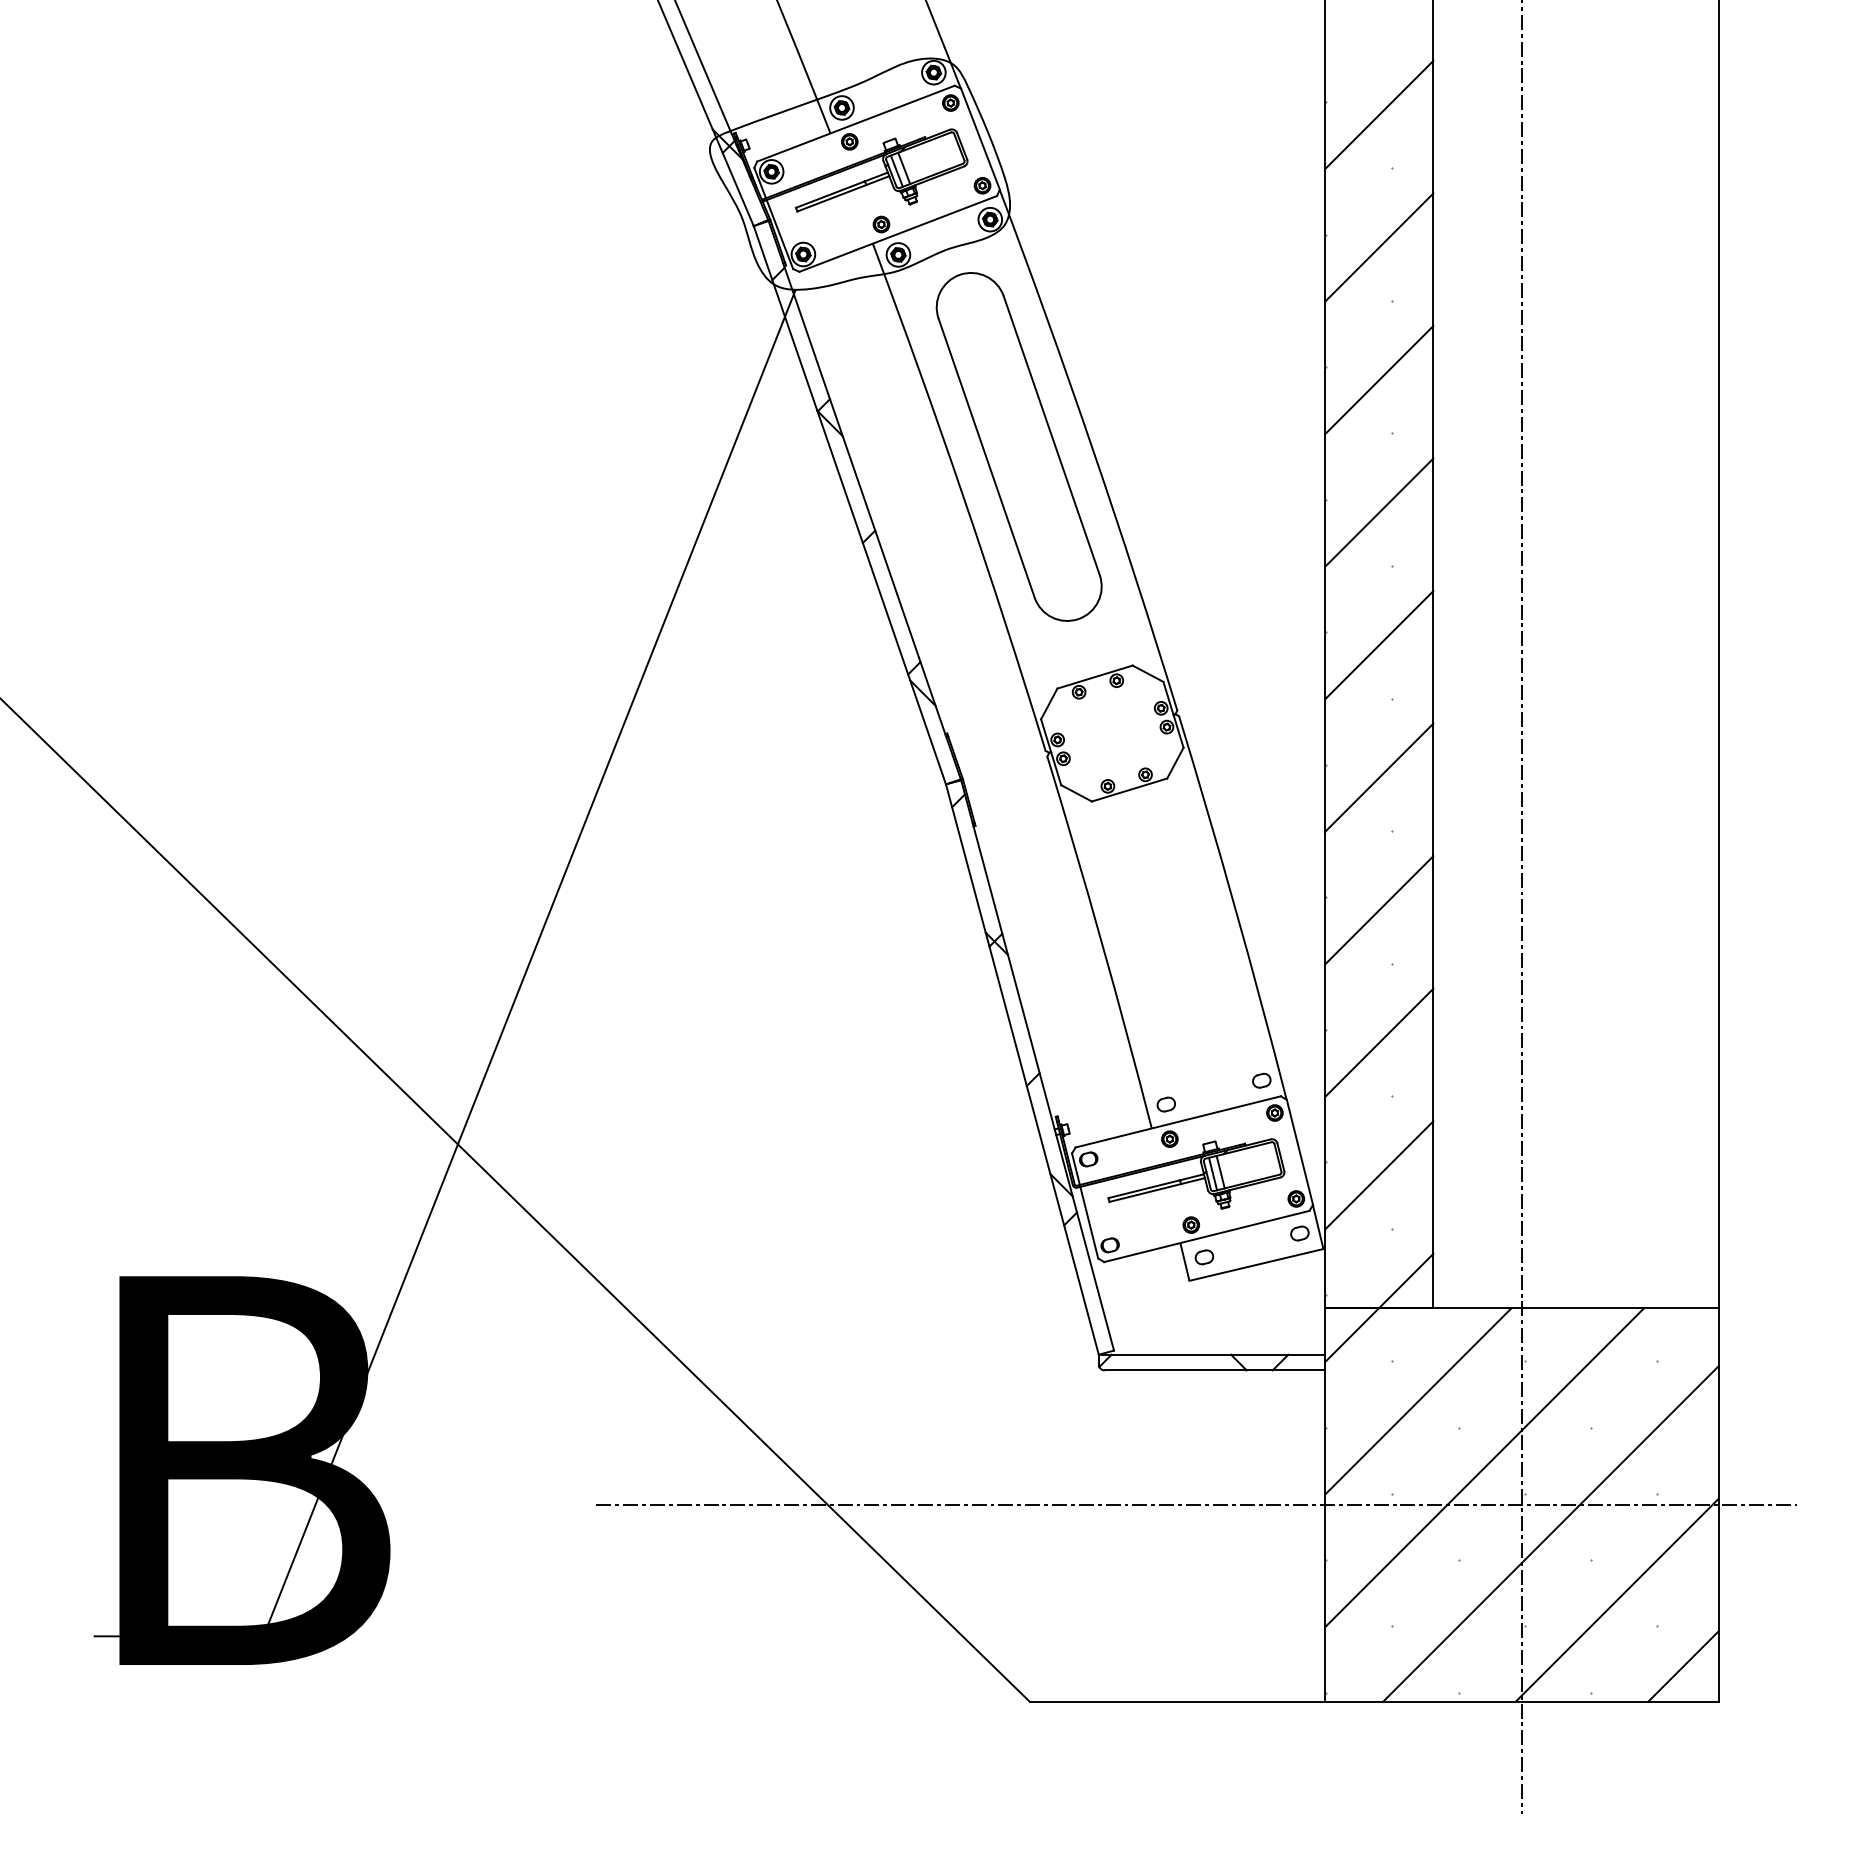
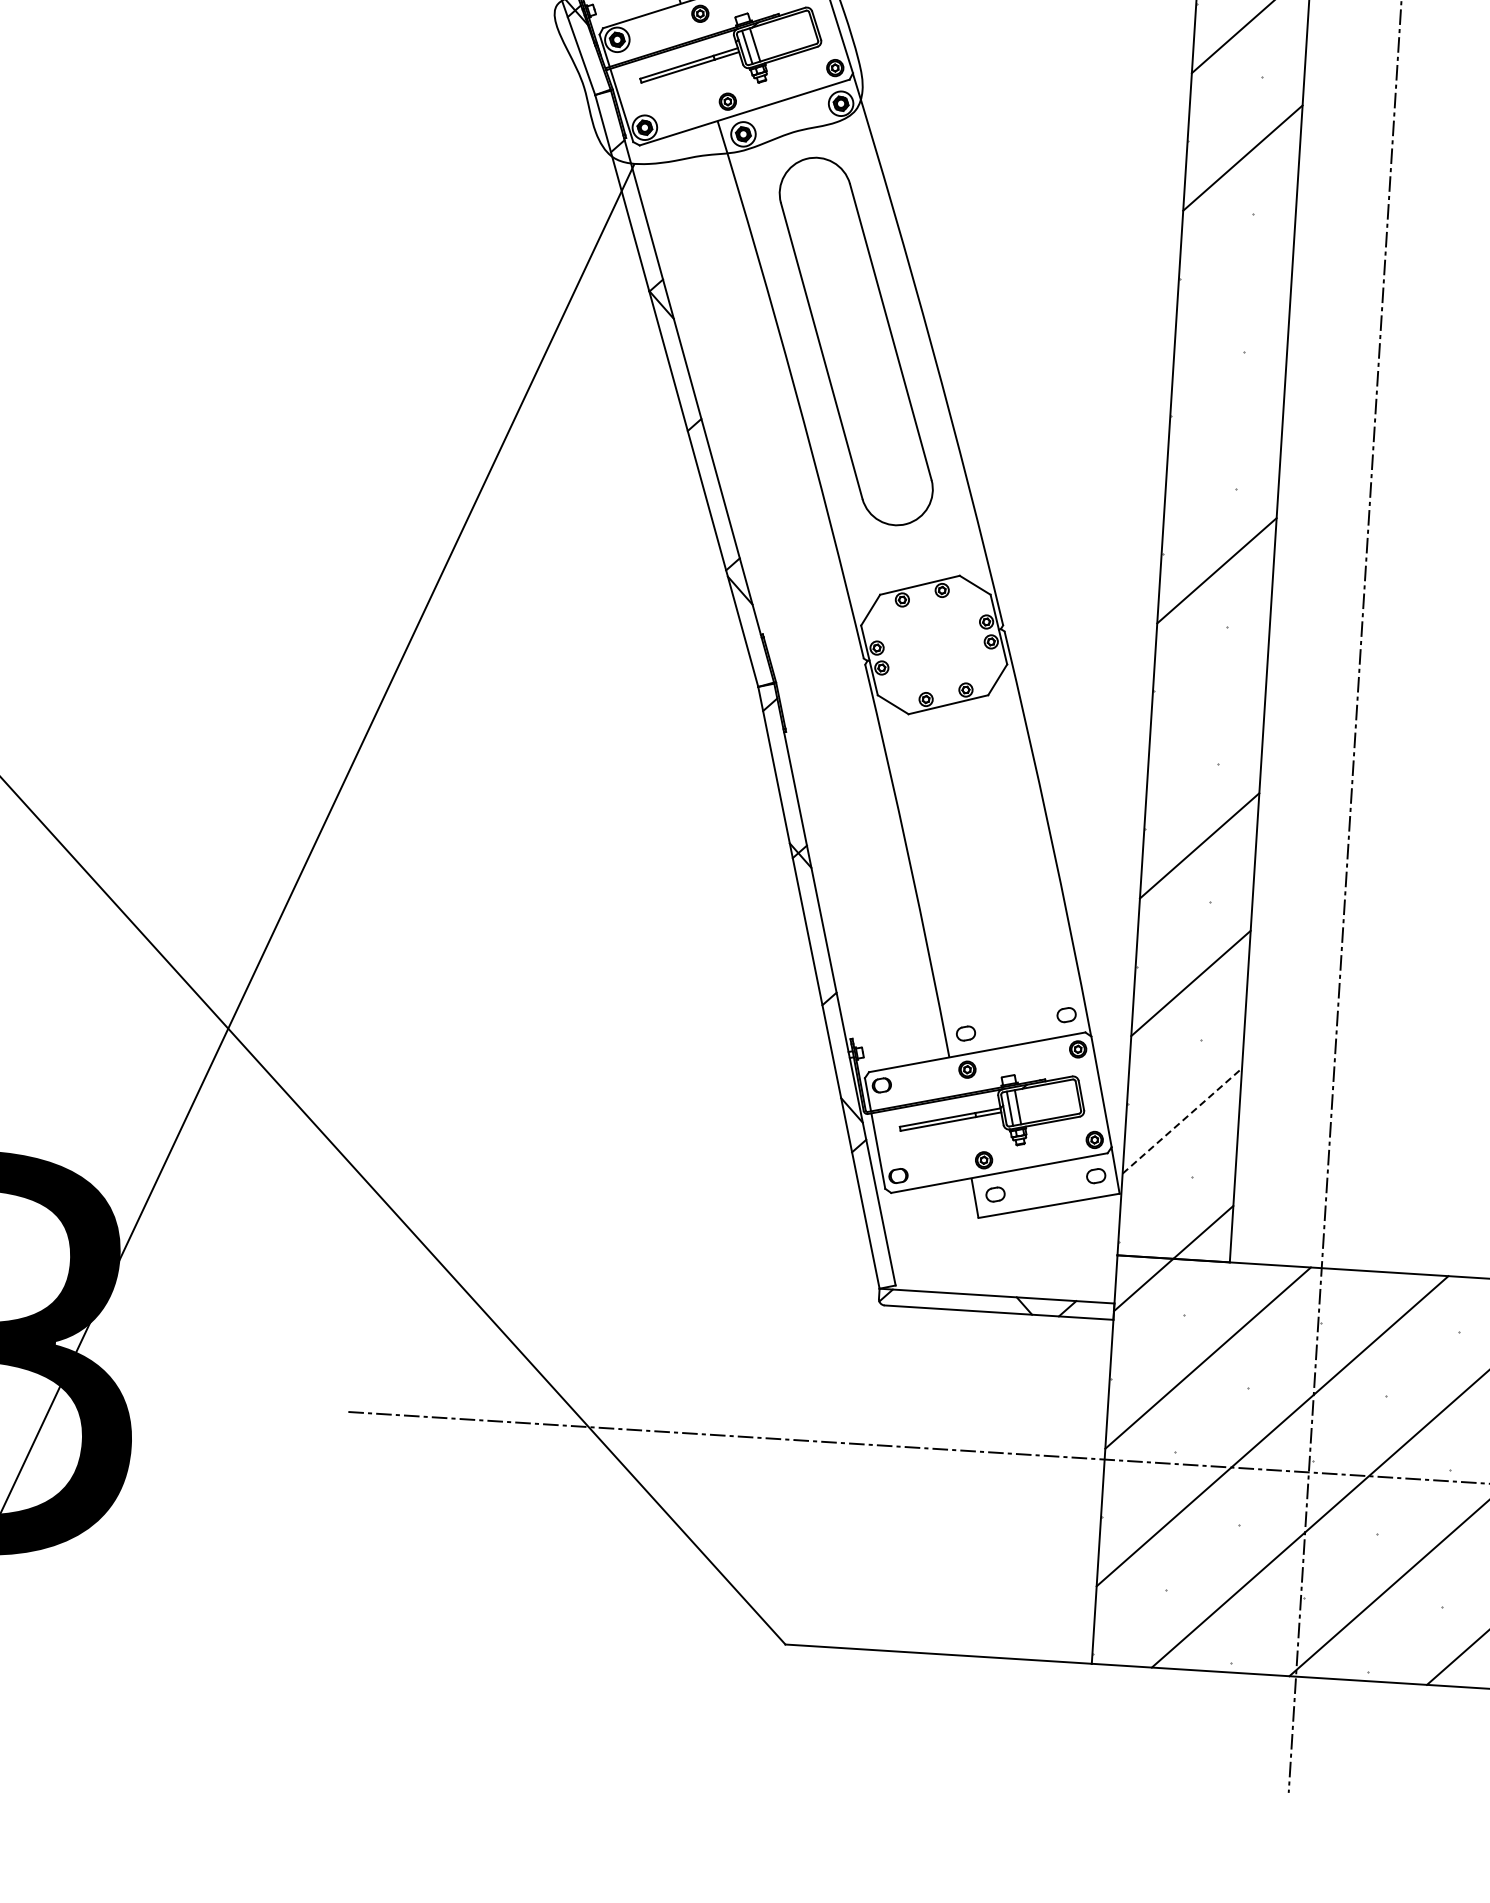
line: (1379, 380) -> (1234, 296), removed
line: (1379, 512) -> (1225, 433), removed
line: (1379, 777) -> (1208, 708), removed
line: (1379, 1175) -> (1182, 1121), solid -> dashed

